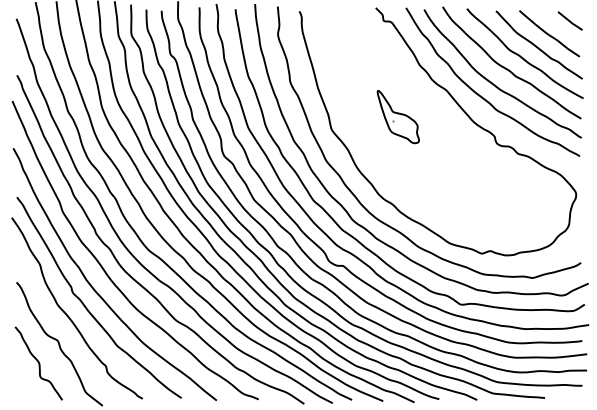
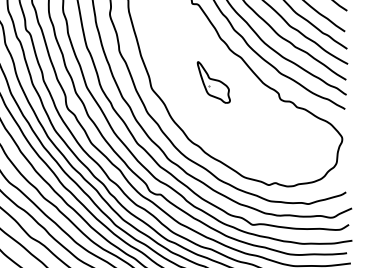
part: (397, 117) -> (213, 82), moved

